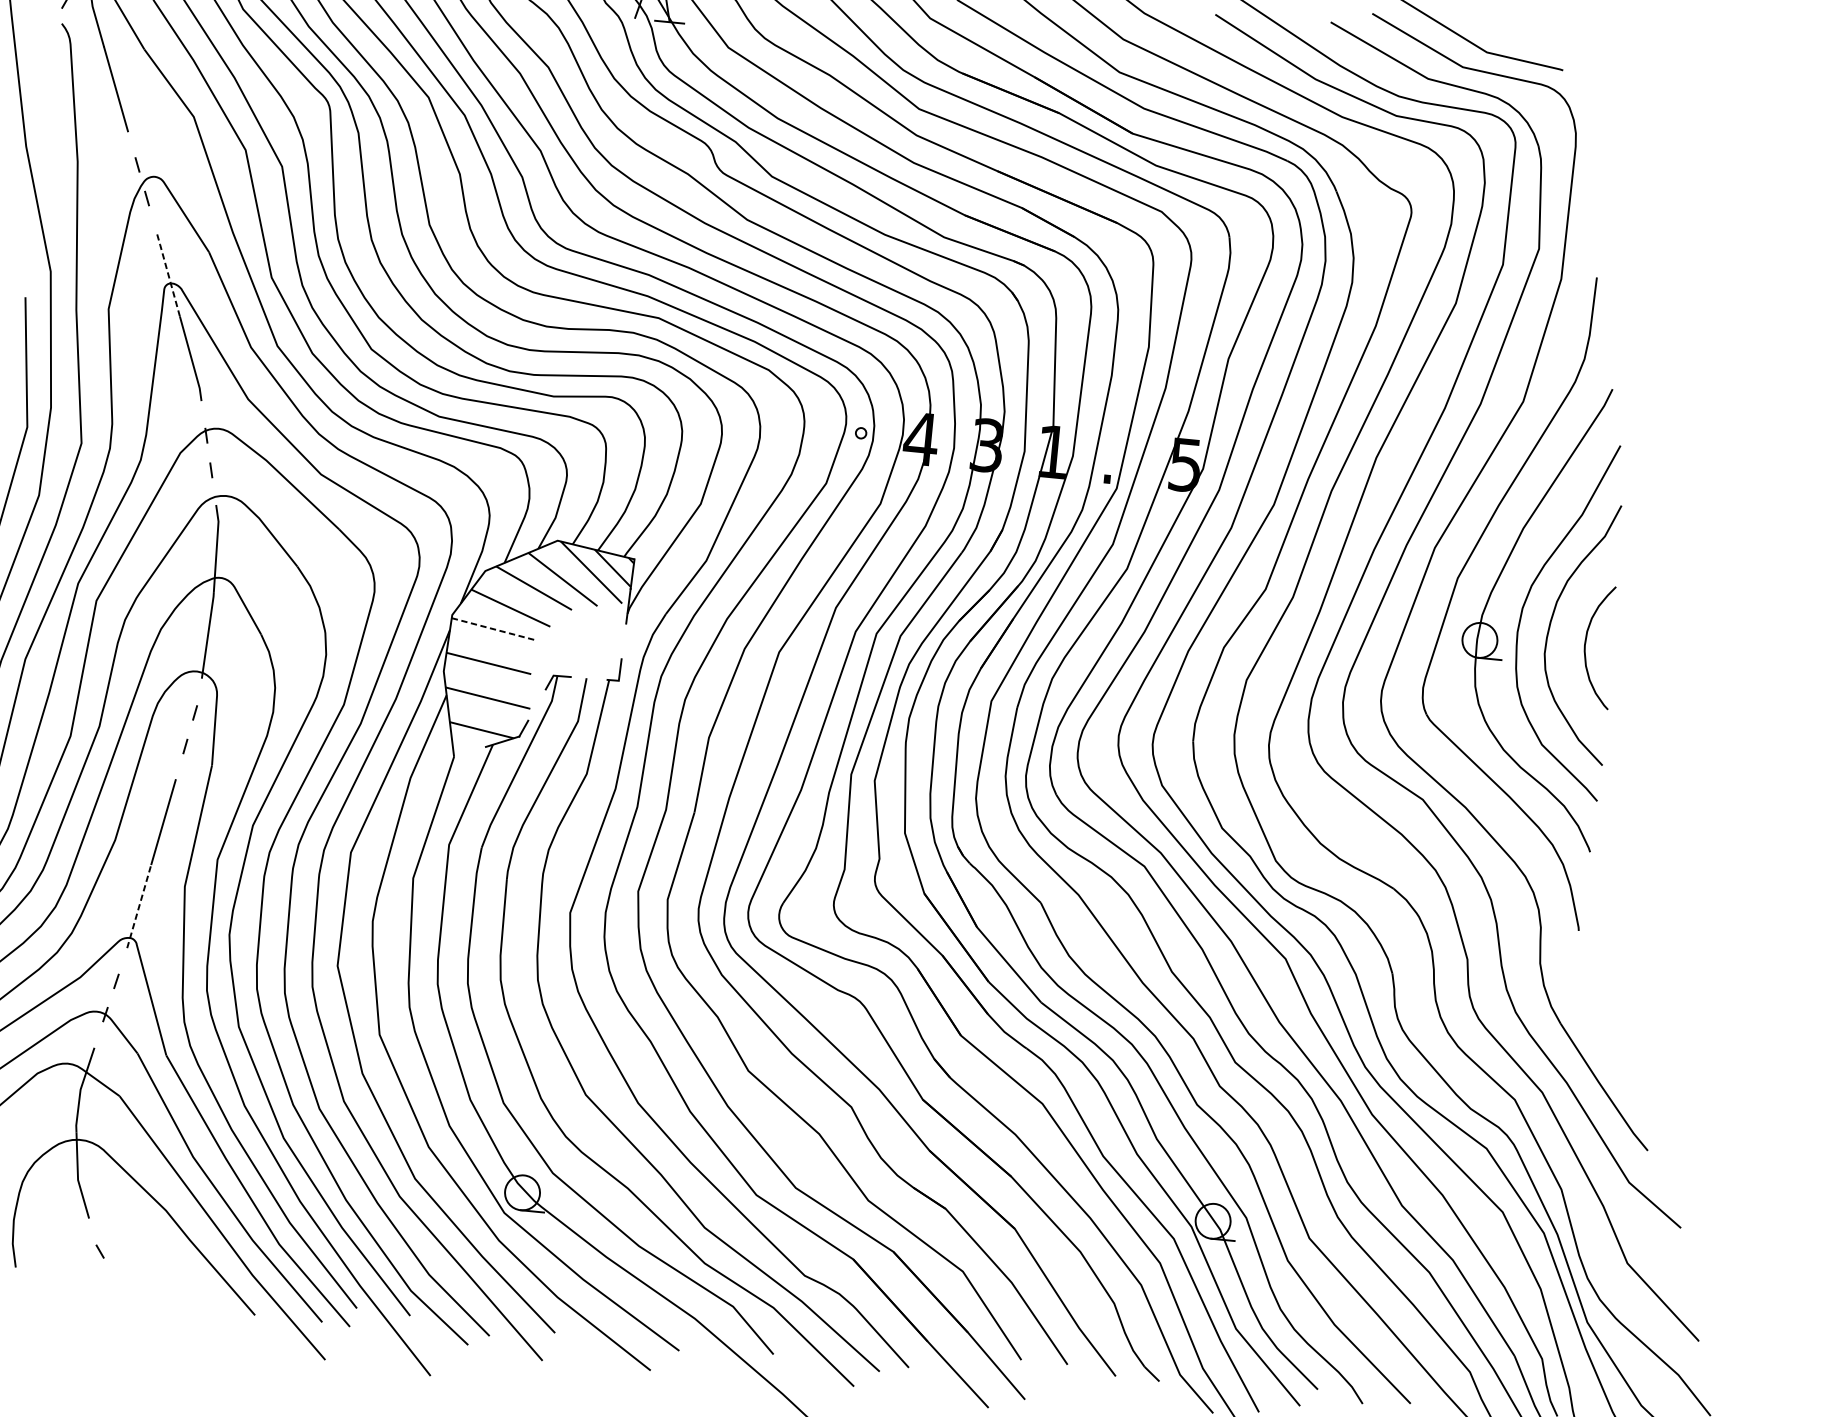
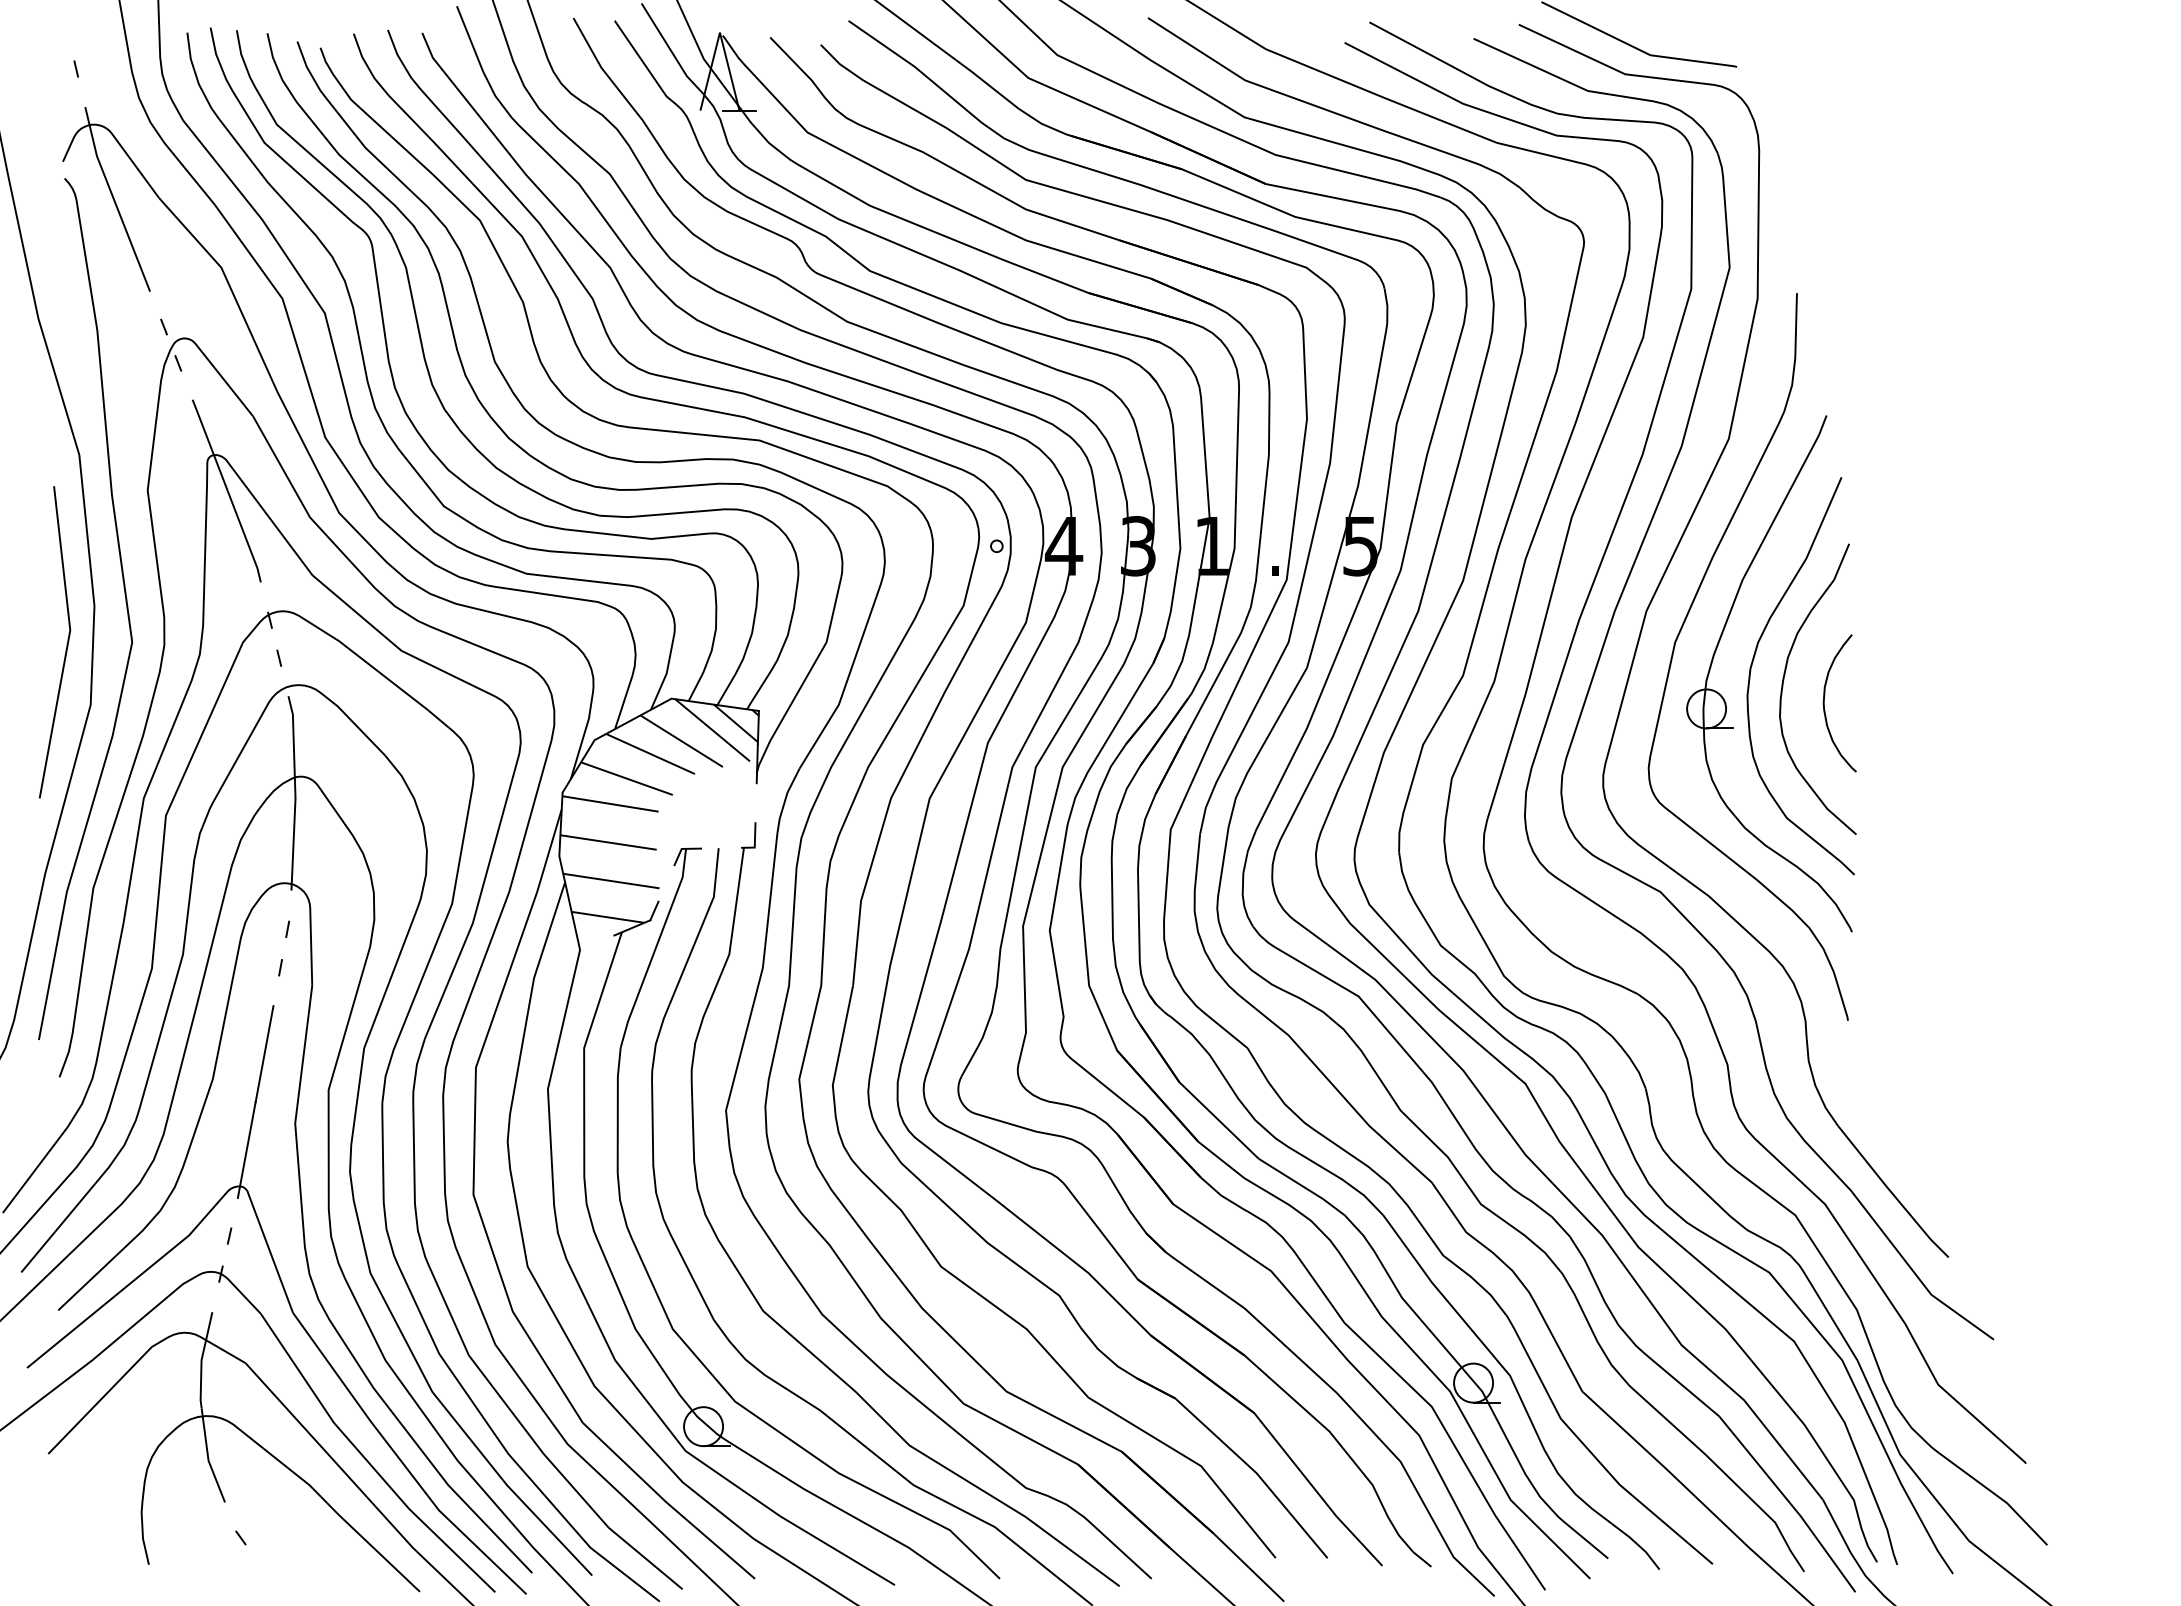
line: (167, 273) -> (209, 444), dashed -> solid
line: (494, 628) -> (610, 803), dashed -> solid
line: (139, 906) -> (246, 1150), dashed -> solid

